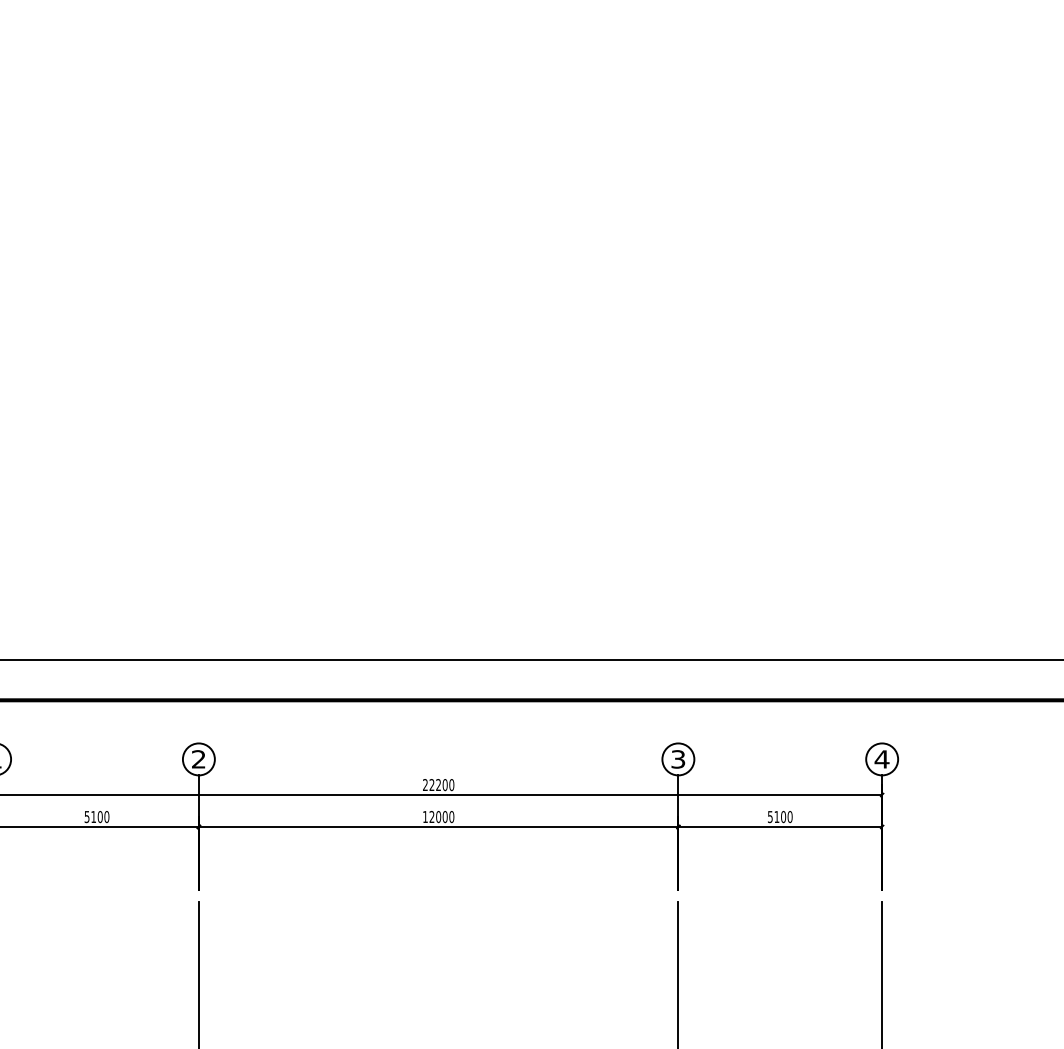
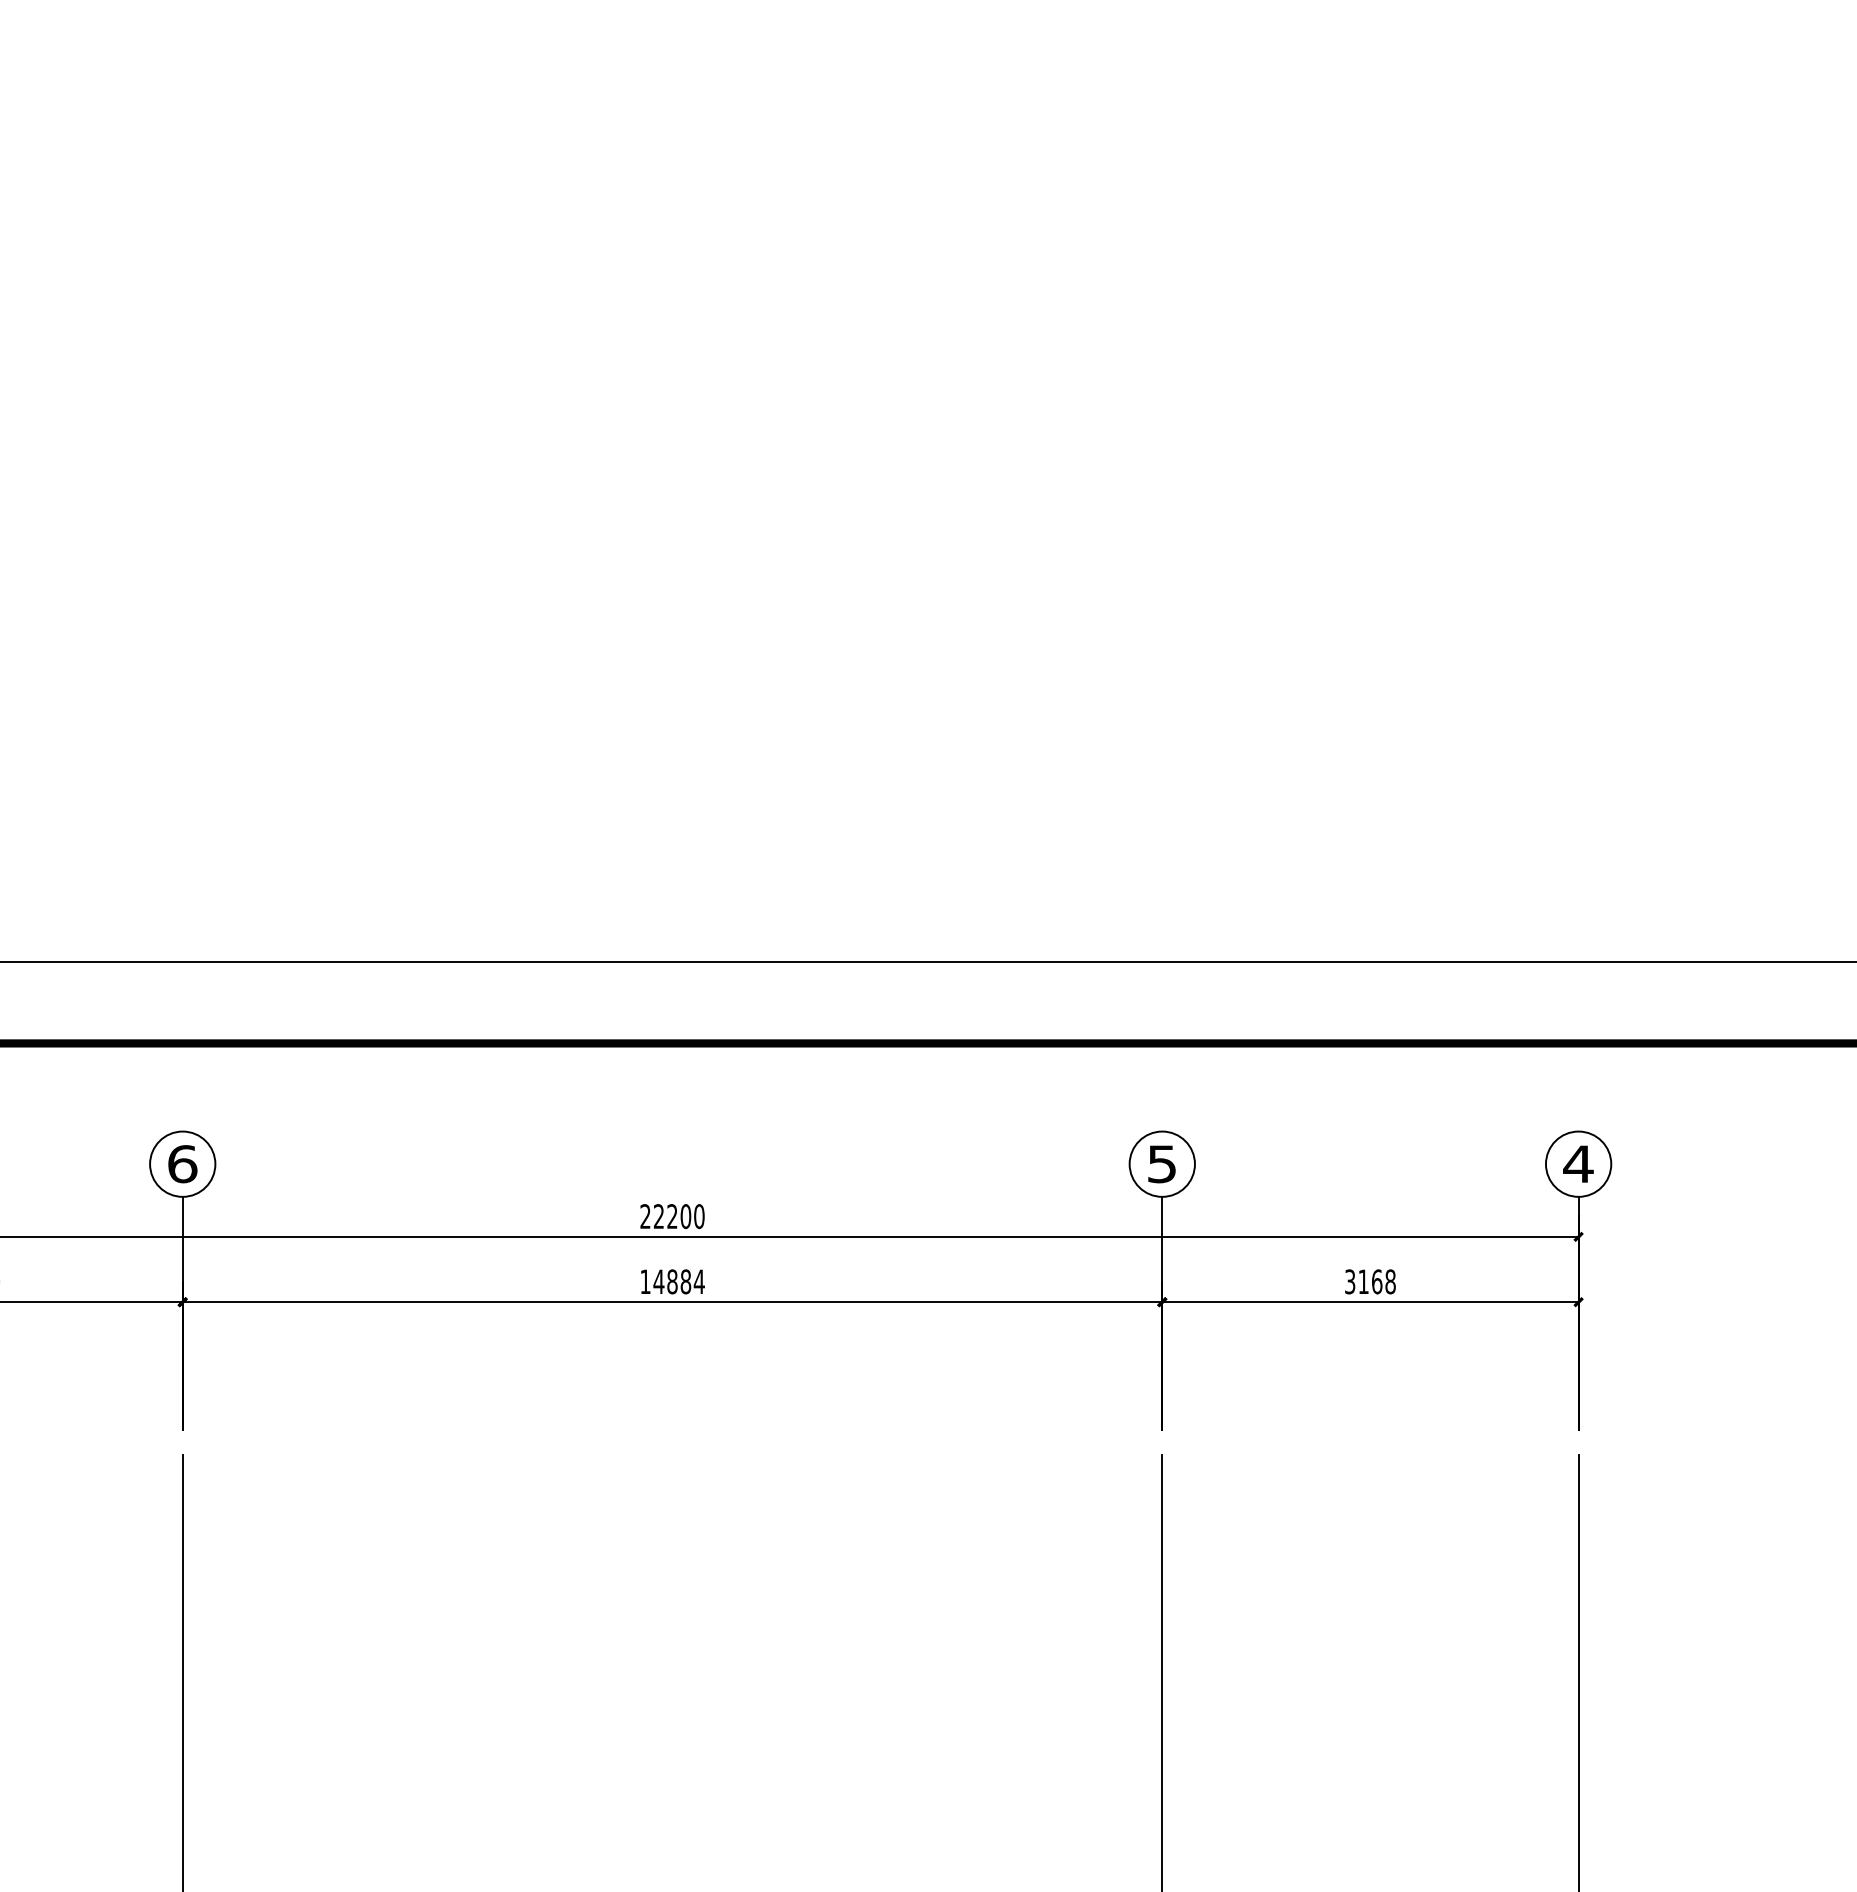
text: (678, 758) -> (1162, 1162), 3 -> 5
text: (198, 759) -> (181, 1164), 2 -> 6
text: (780, 816) -> (1370, 1280), 5100 -> 3168
text: (441, 817) -> (678, 1282), 12000 -> 14884

